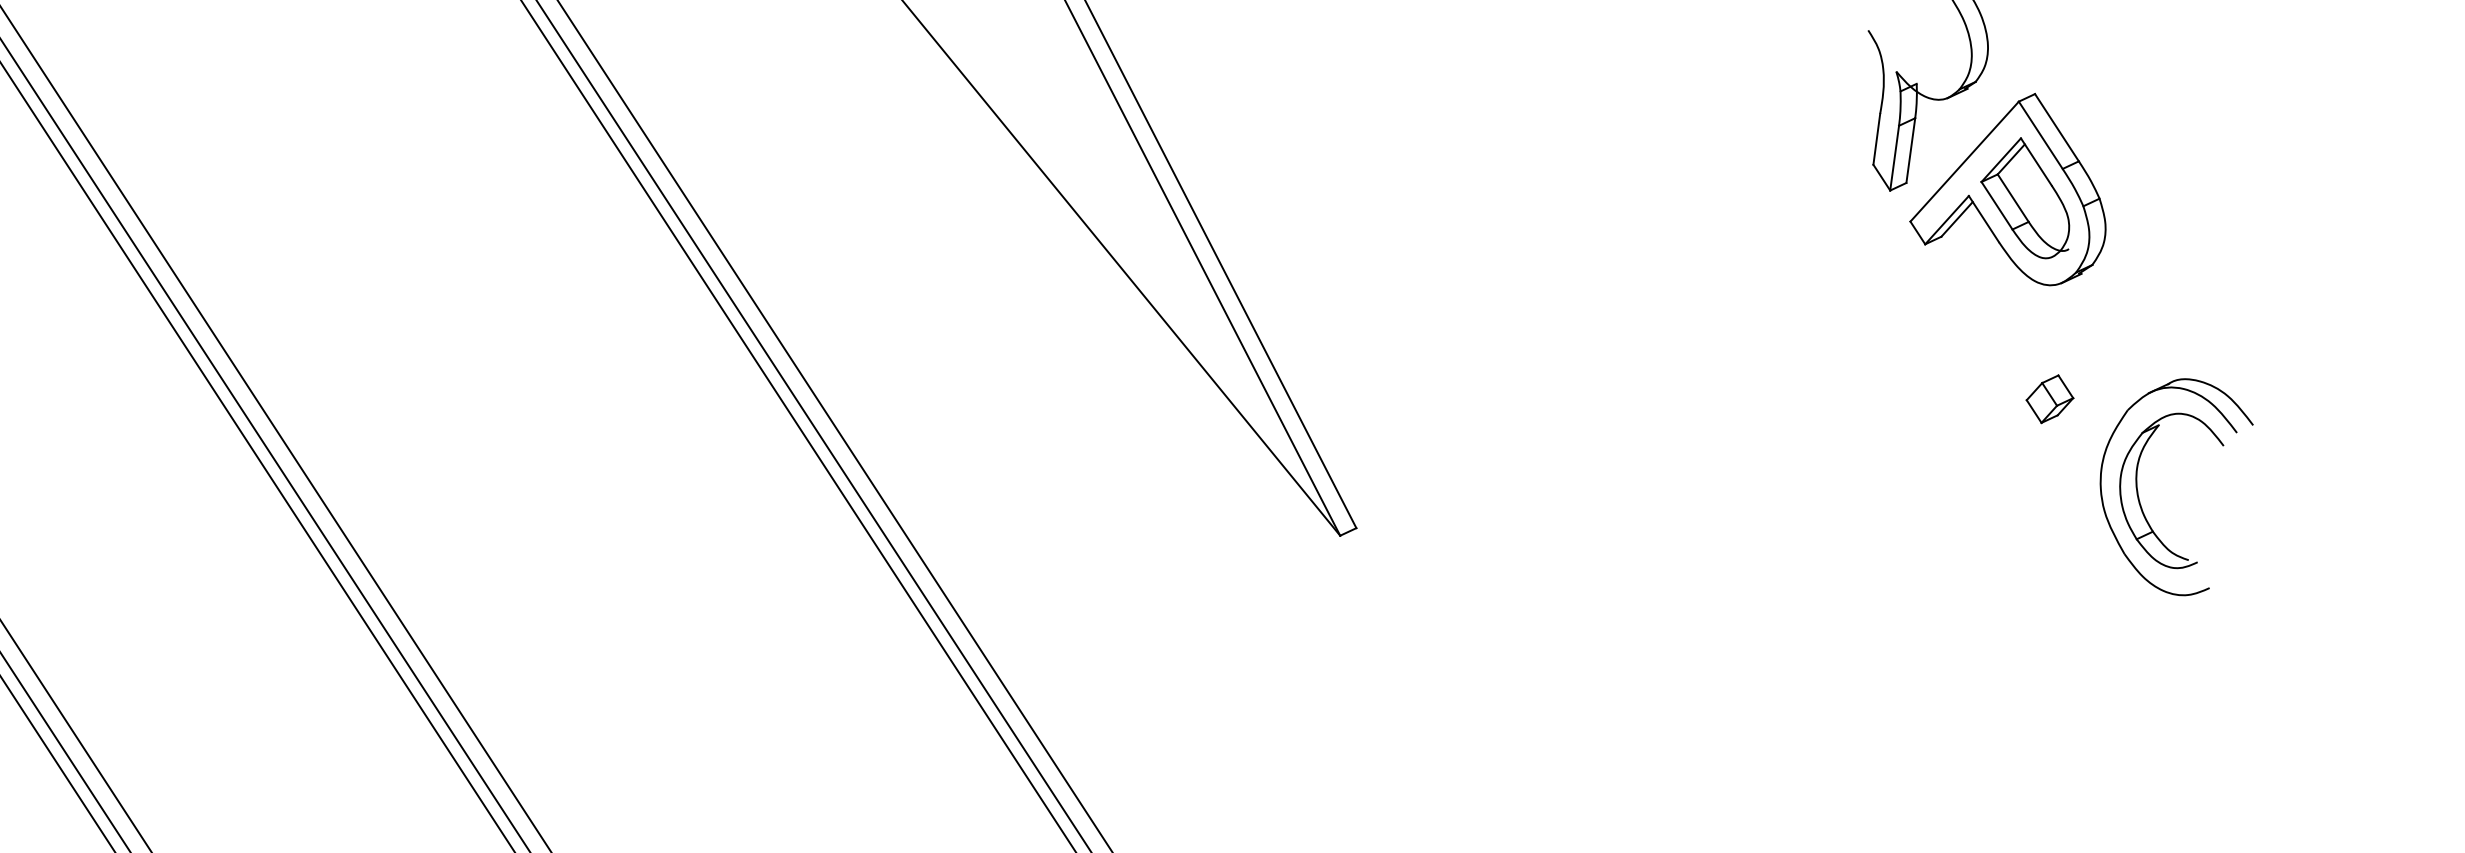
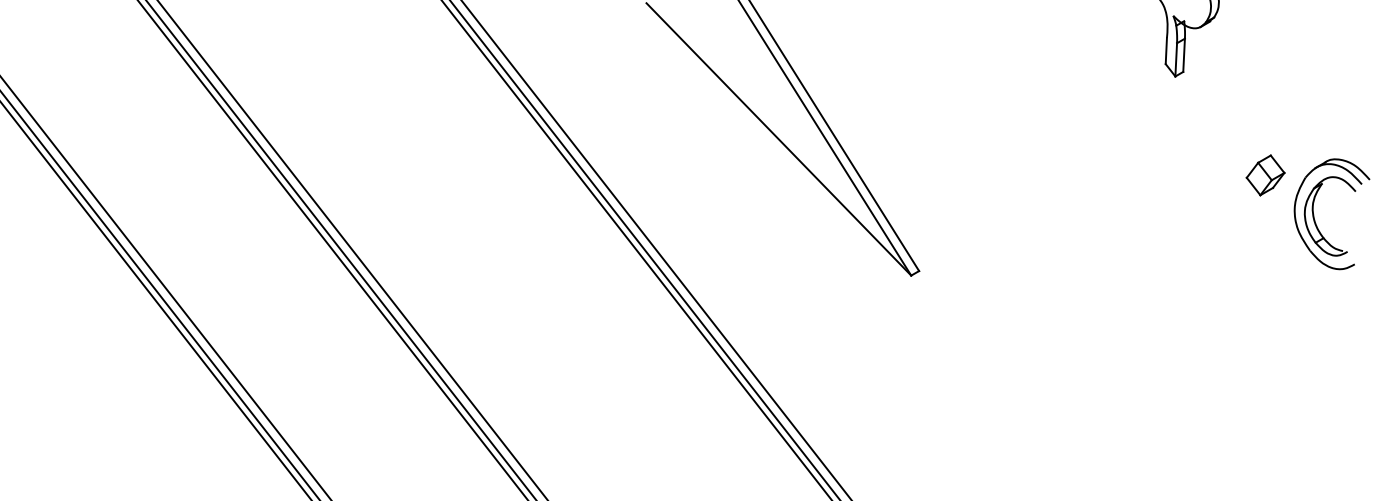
part: (2010, 187) -> (1236, 69), removed
part: (2049, 399) -> (1265, 175), size x1.6

